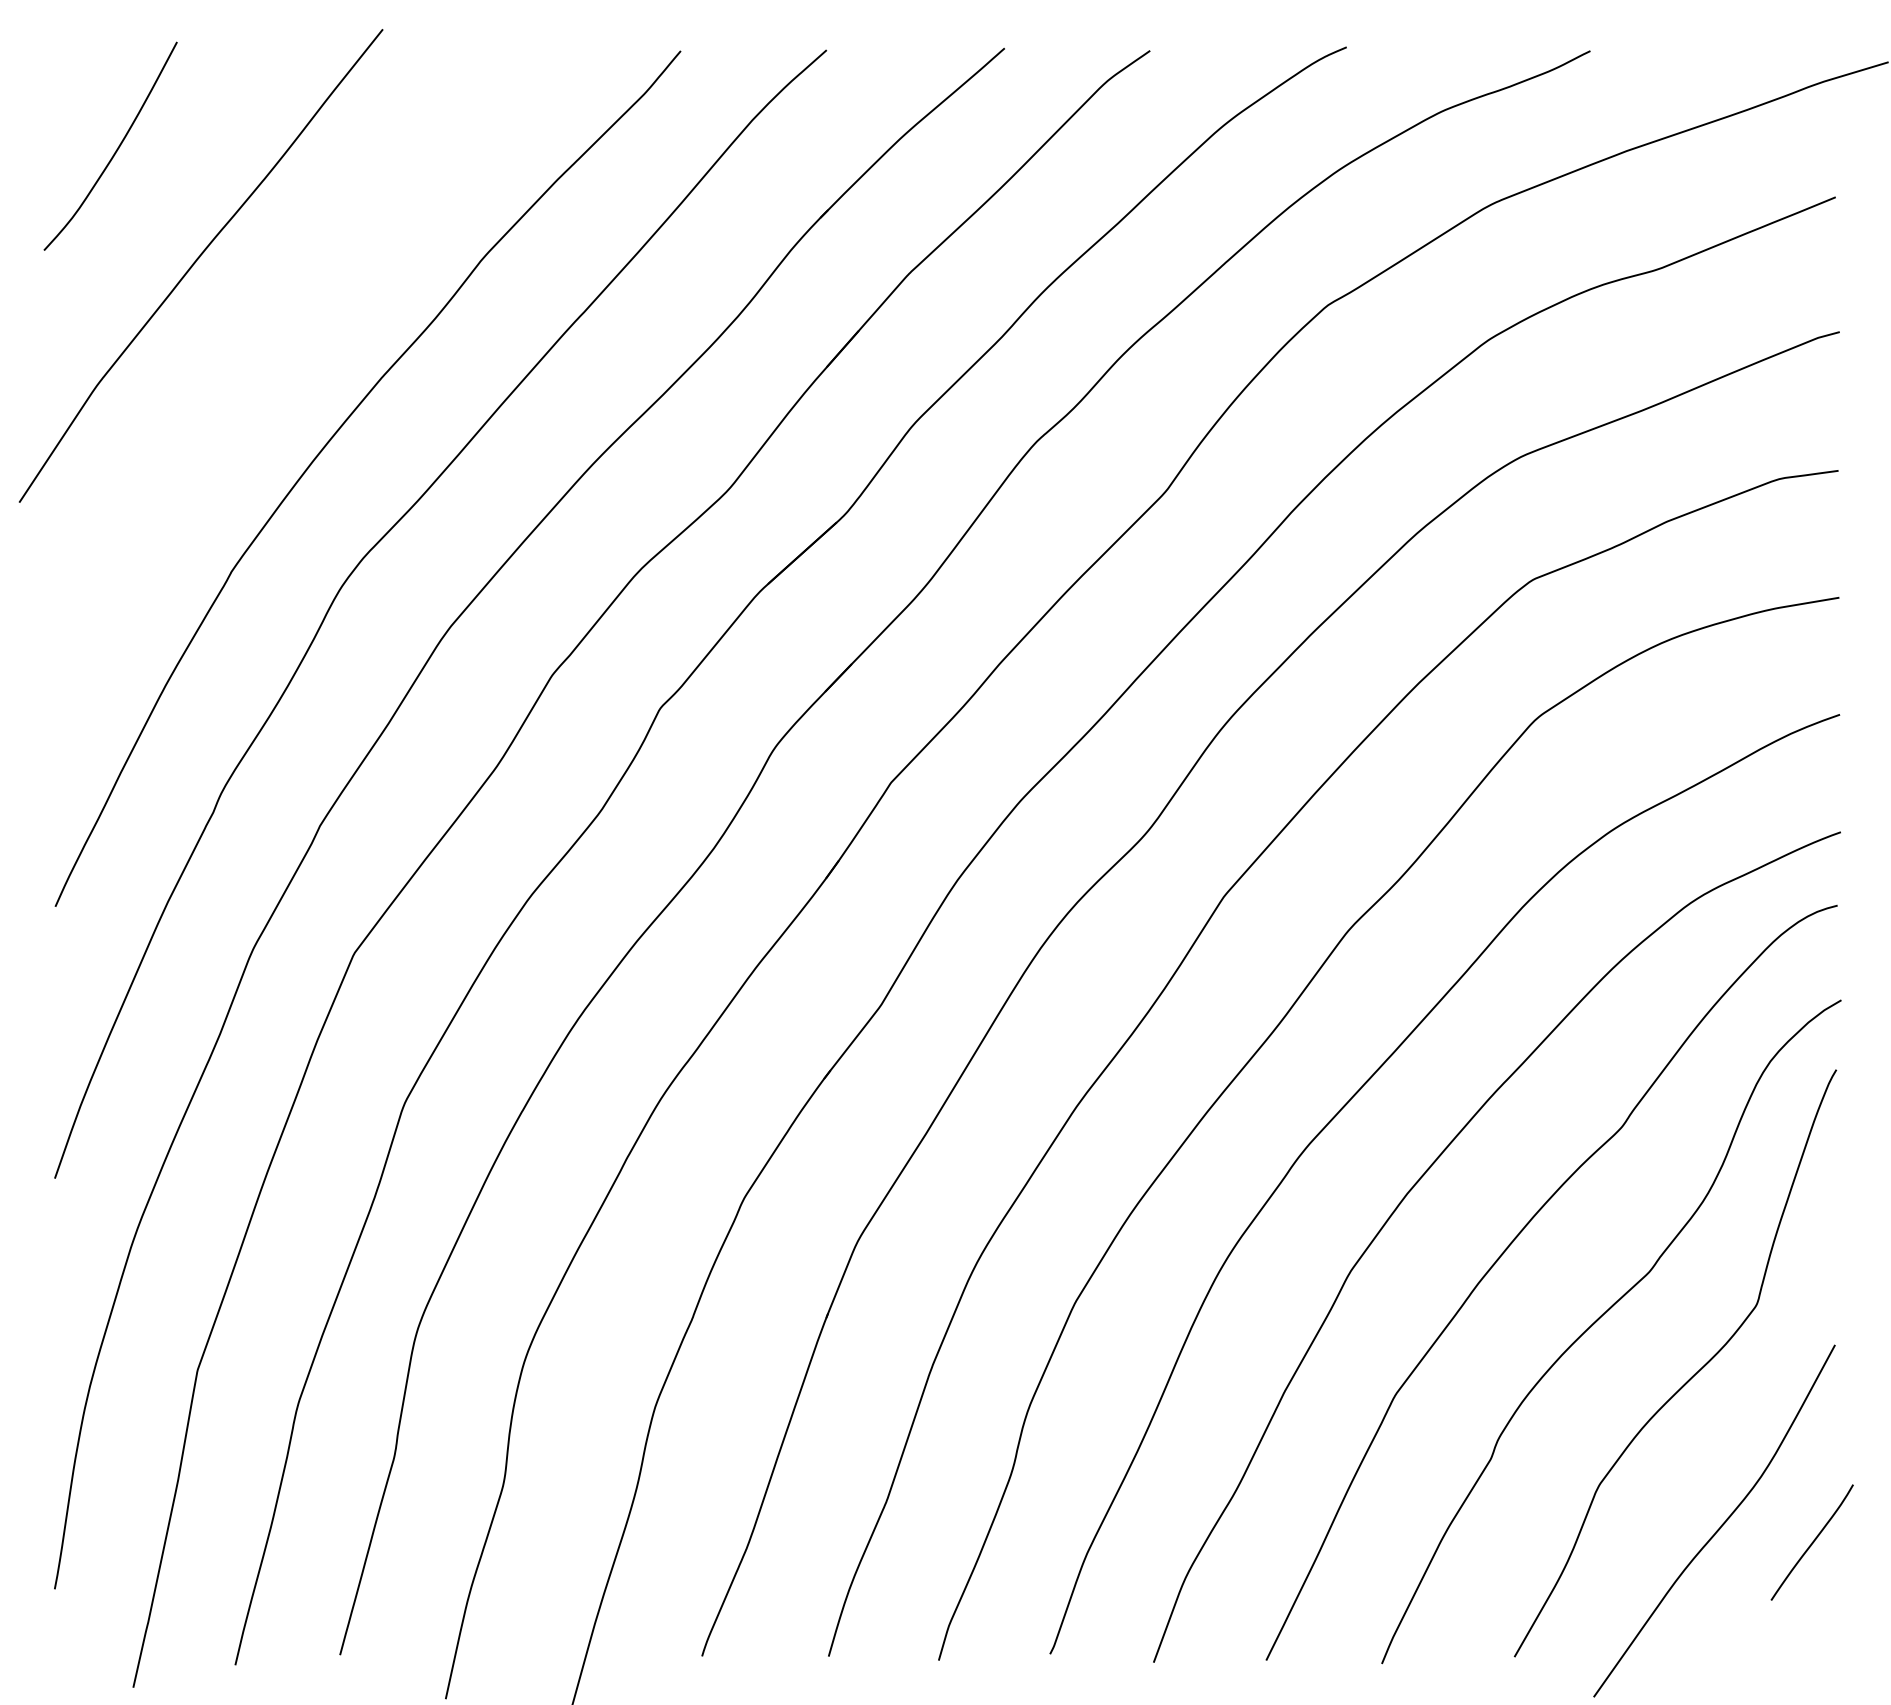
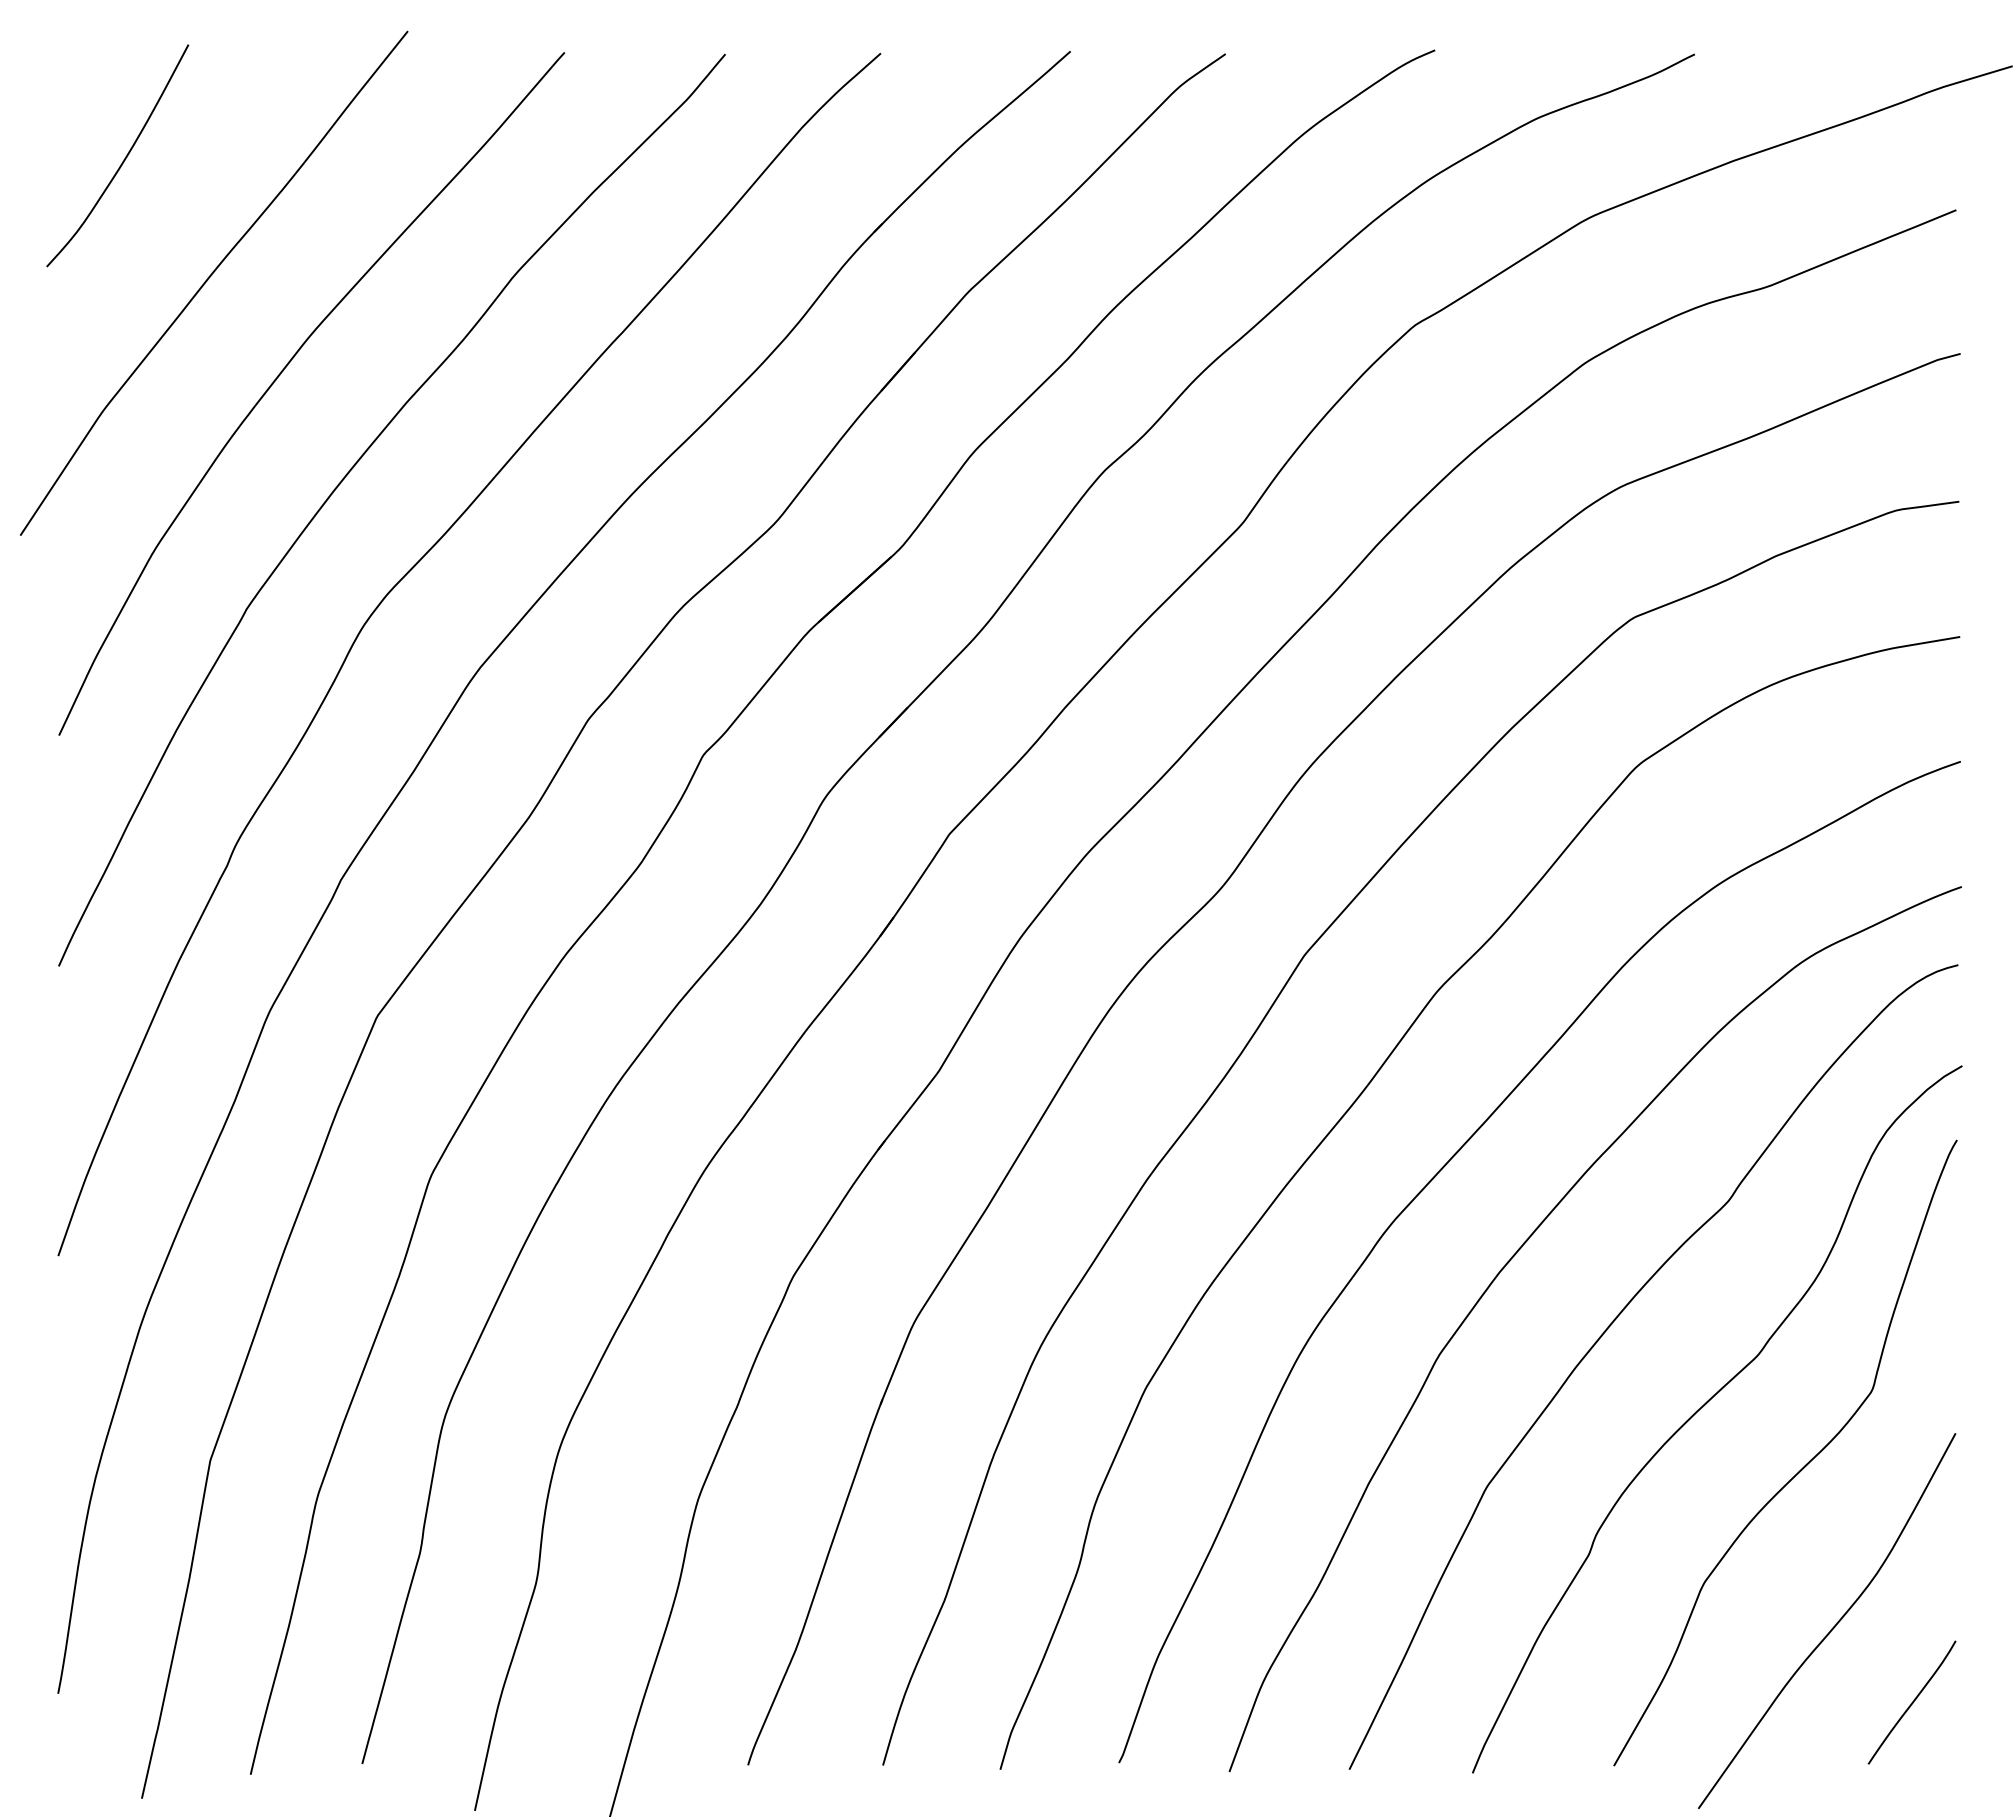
curve: (266, 348) -> (283, 371), added
curve: (1811, 1542) -> (1911, 1702), moved

